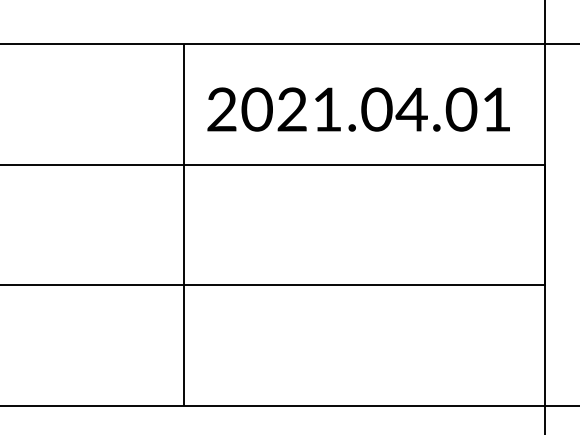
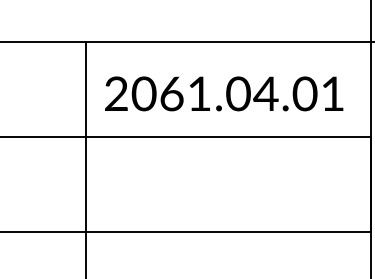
text: (292, 109) -> (171, 93), 2021.04.01 -> 2061.04.01

